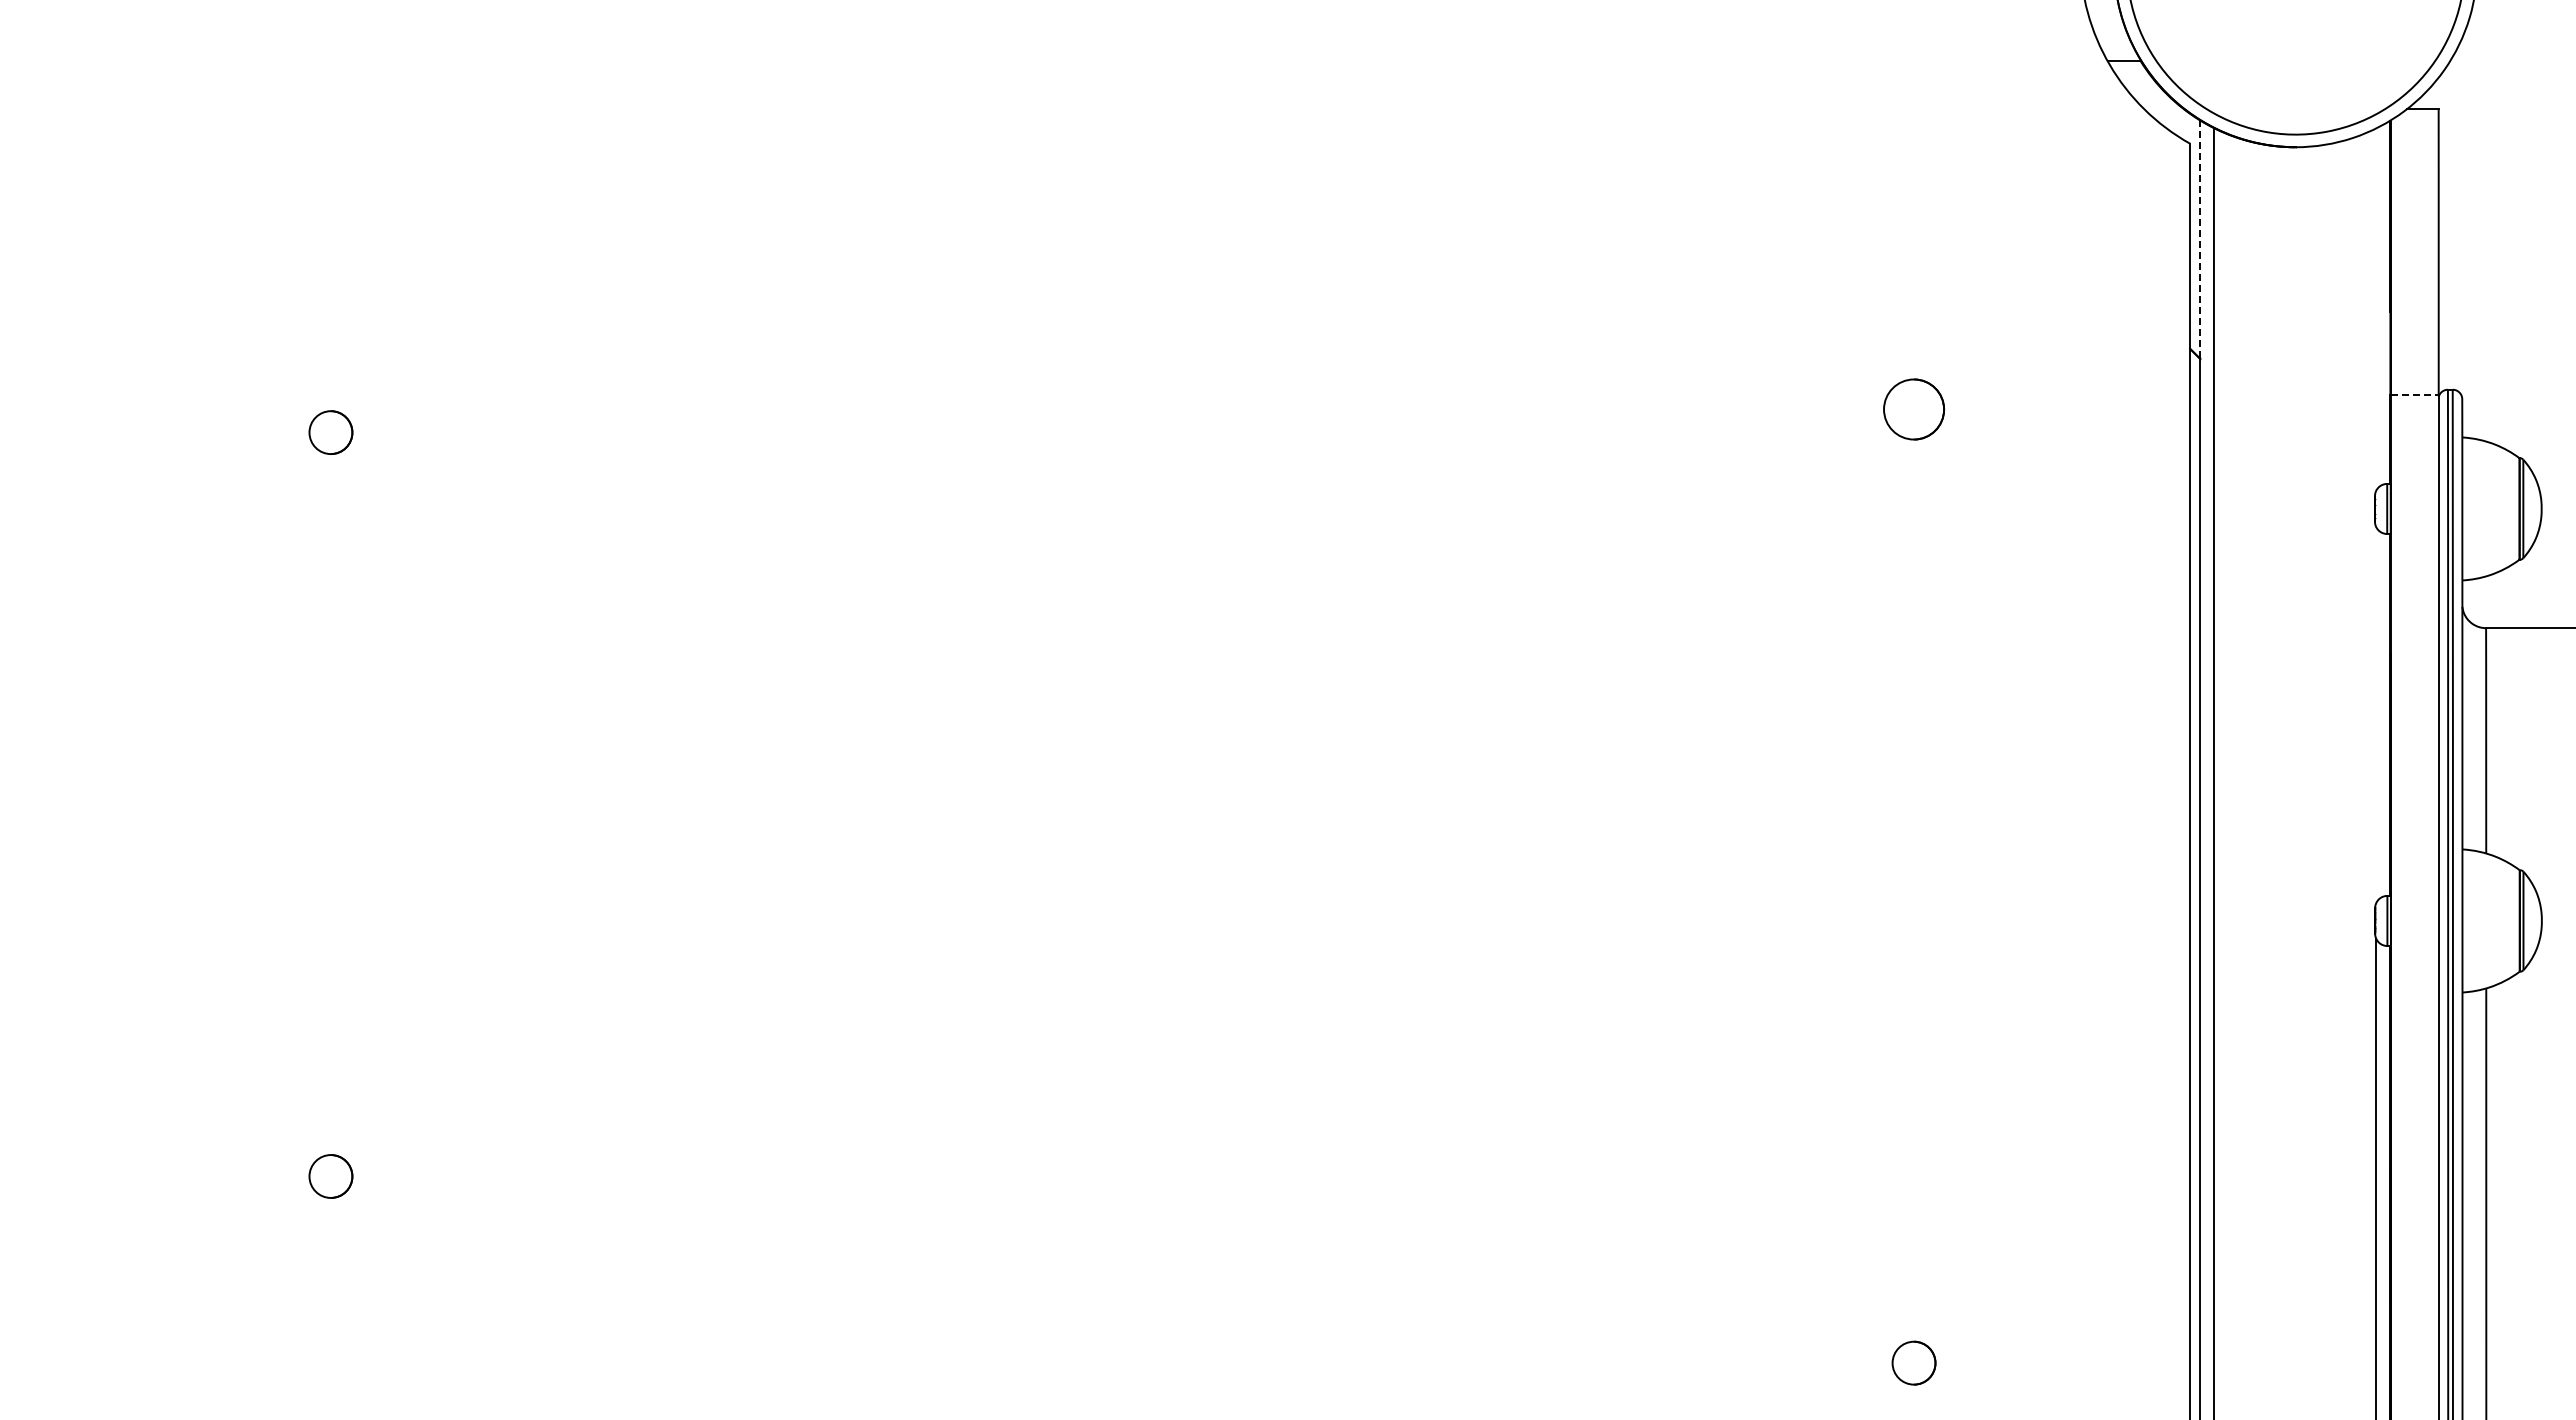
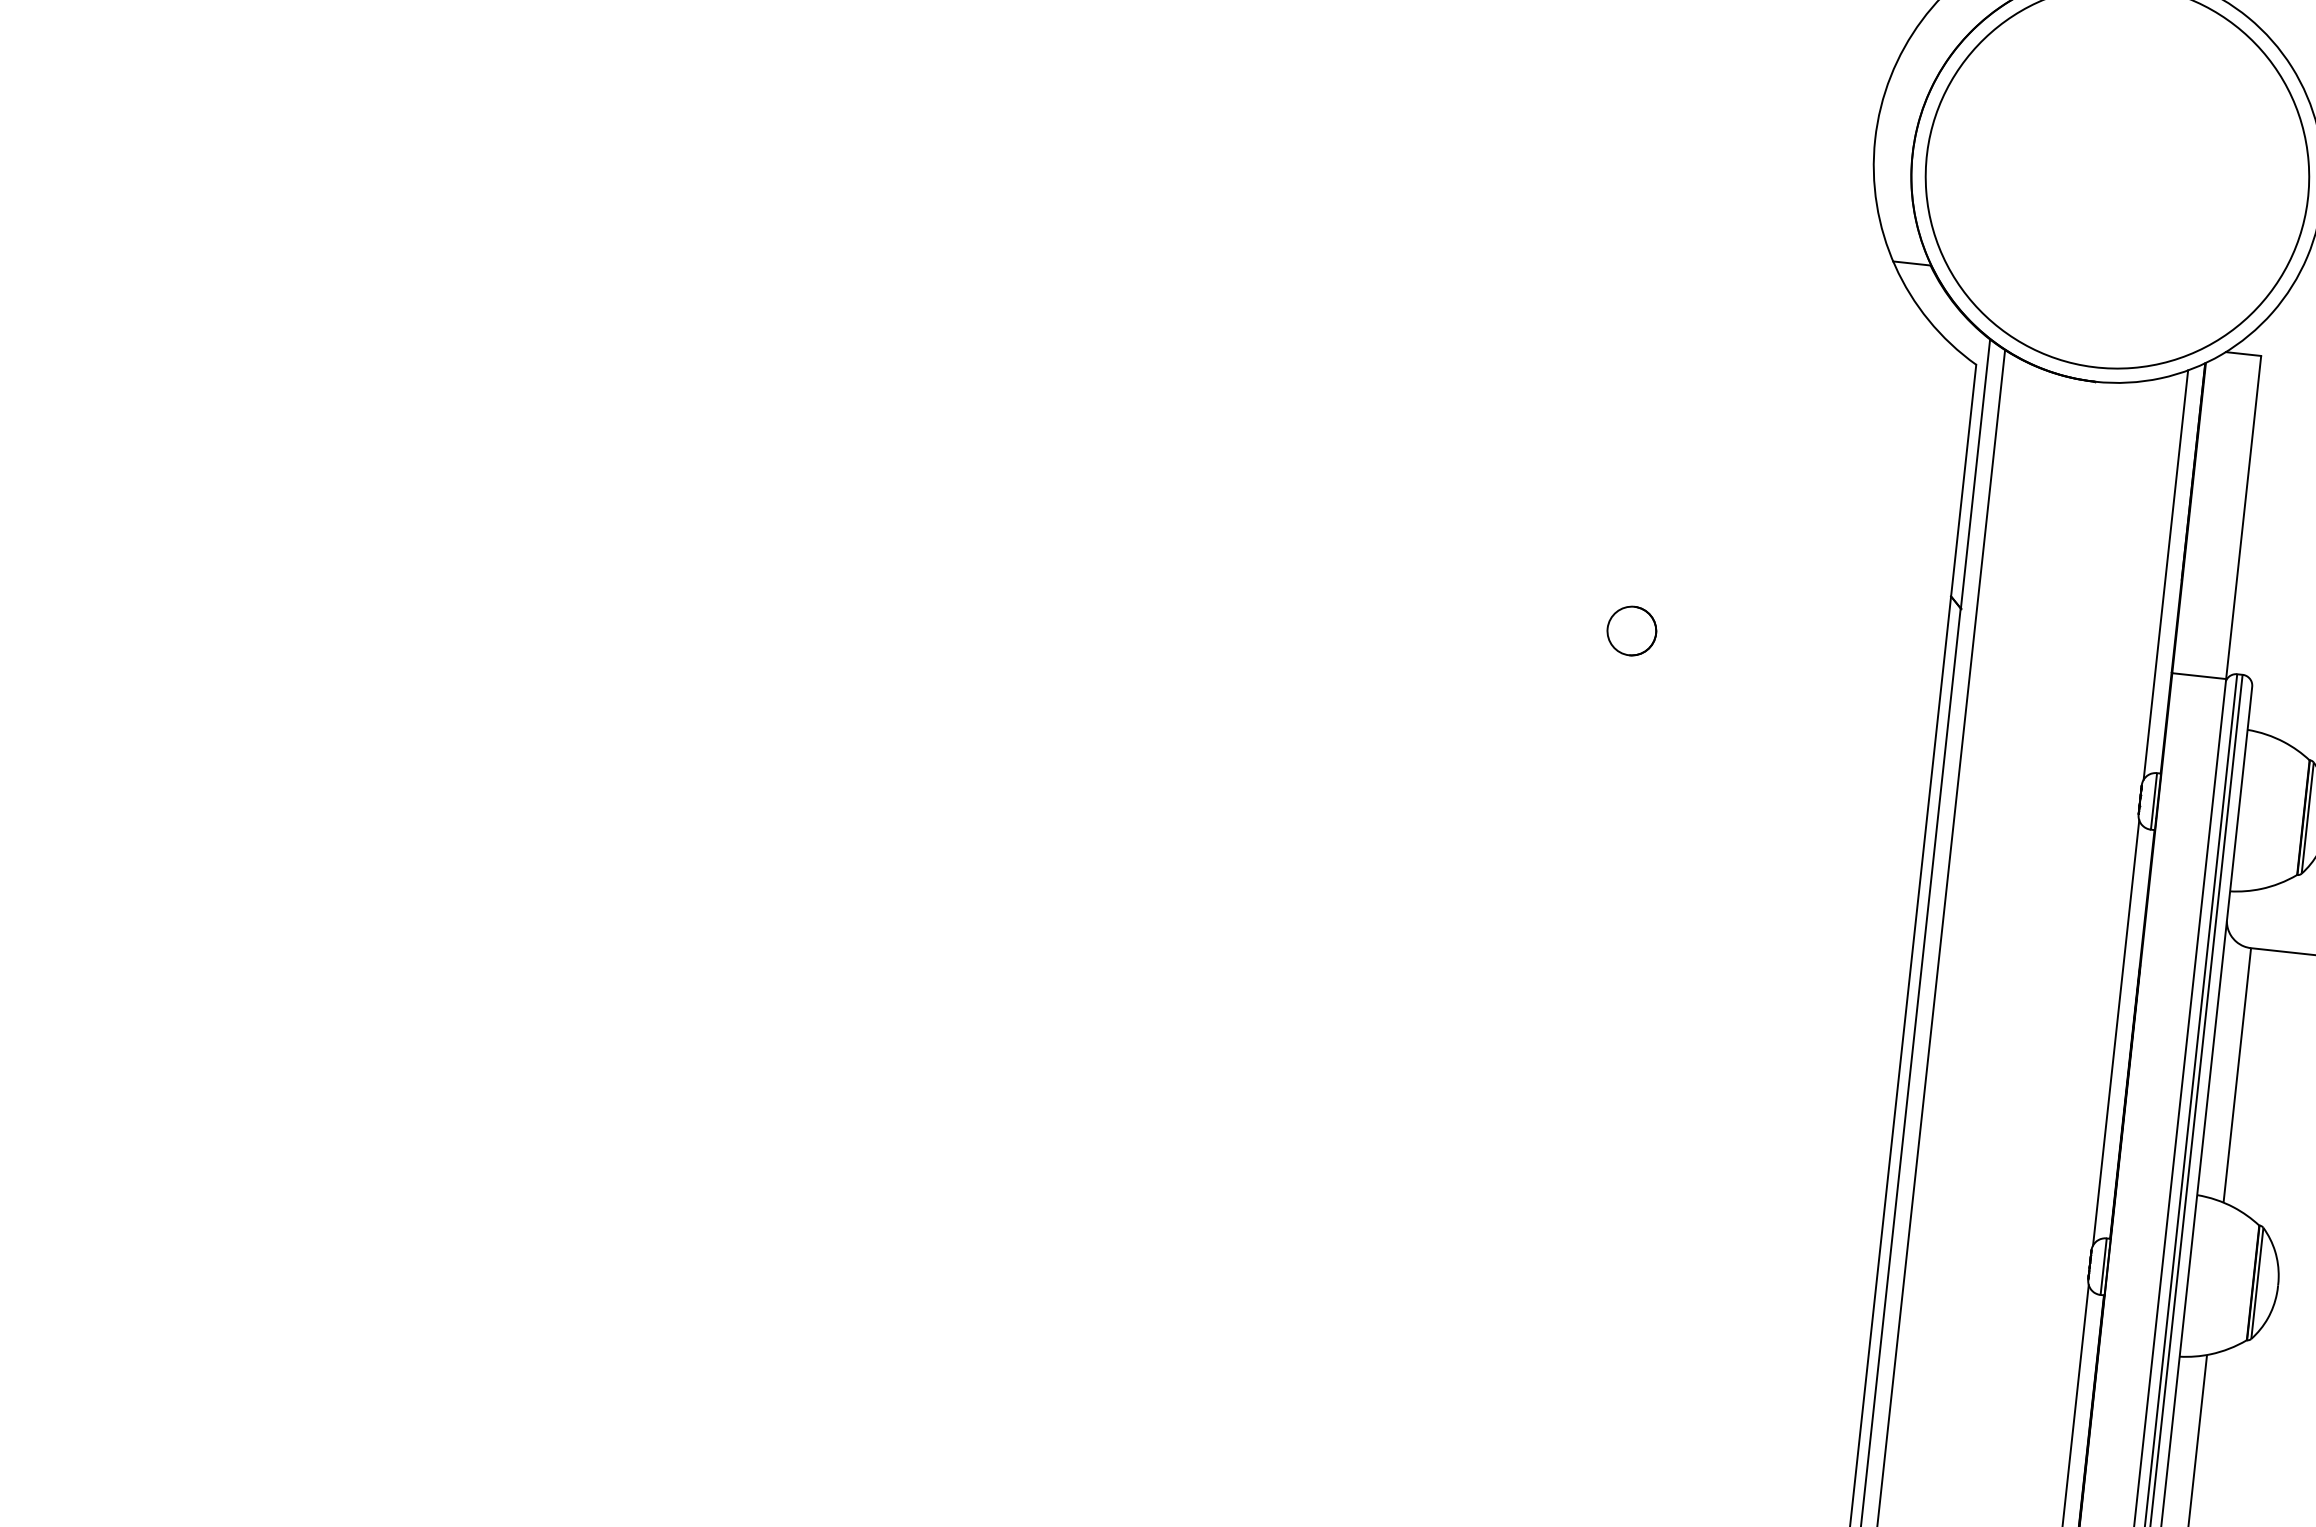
line: (2199, 239) -> (1975, 474), dashed -> solid
line: (2376, 309) -> (2166, 574), added
line: (2414, 395) -> (2198, 676), dashed -> solid
part: (1913, 409) -> (1631, 630), size x0.71
line: (2376, 714) -> (2116, 1032), added

